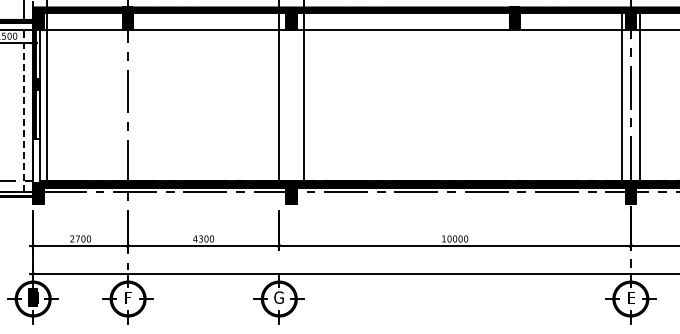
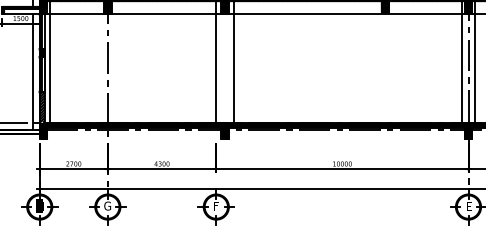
line: (24, 110) -> (33, 71), dashed -> solid
hatch: (36, 160) -> (42, 107), added
text: (127, 297) -> (107, 205), F -> G
text: (278, 297) -> (215, 205), G -> F

